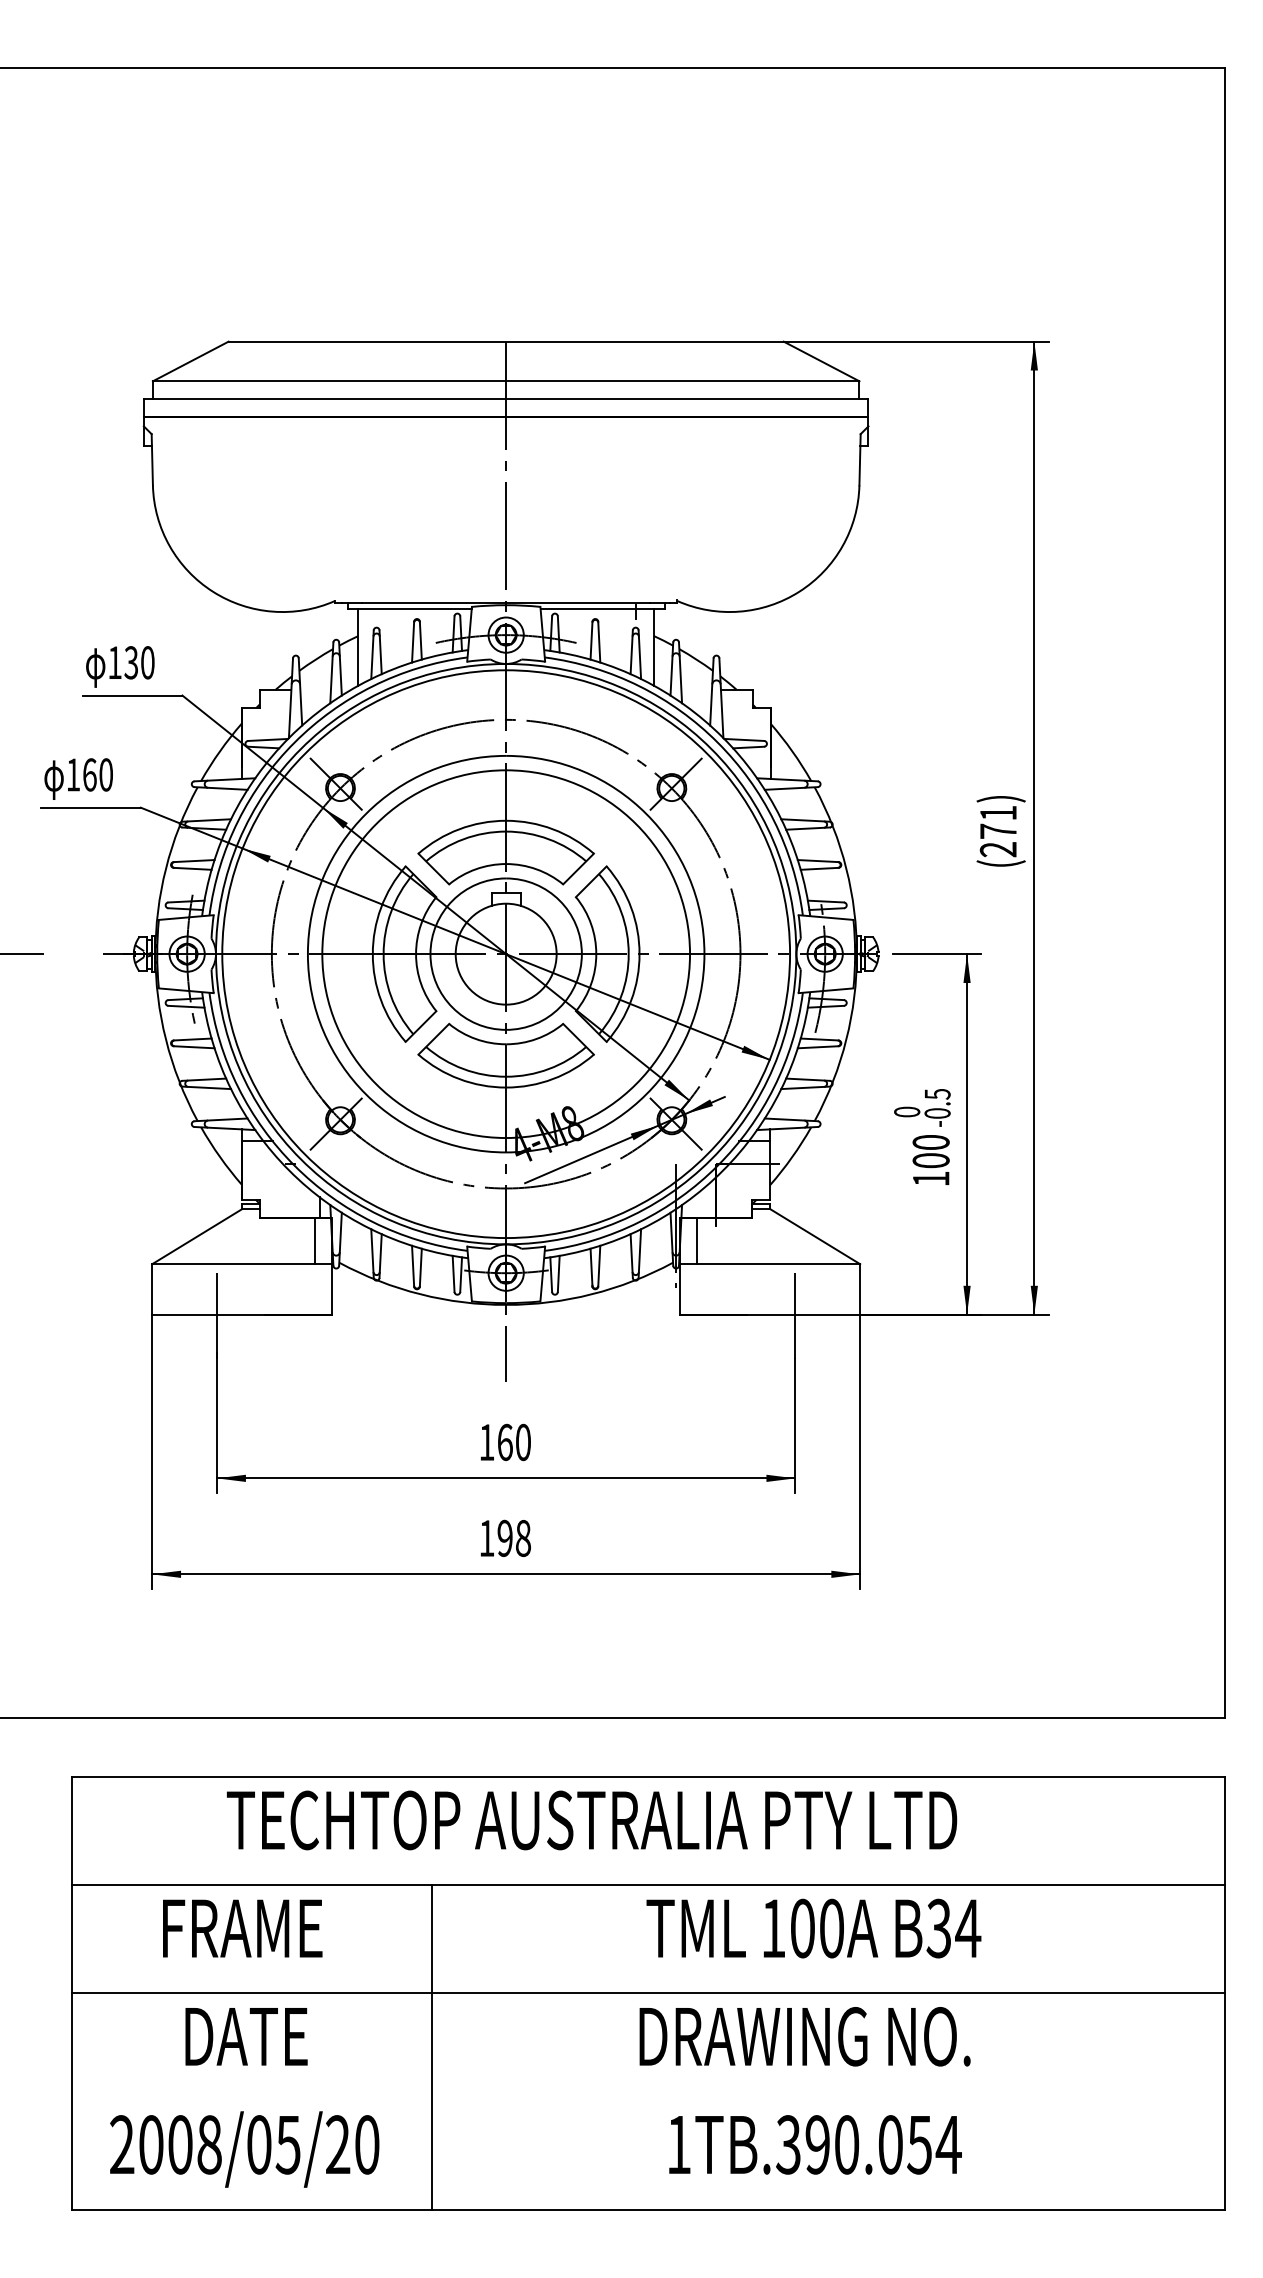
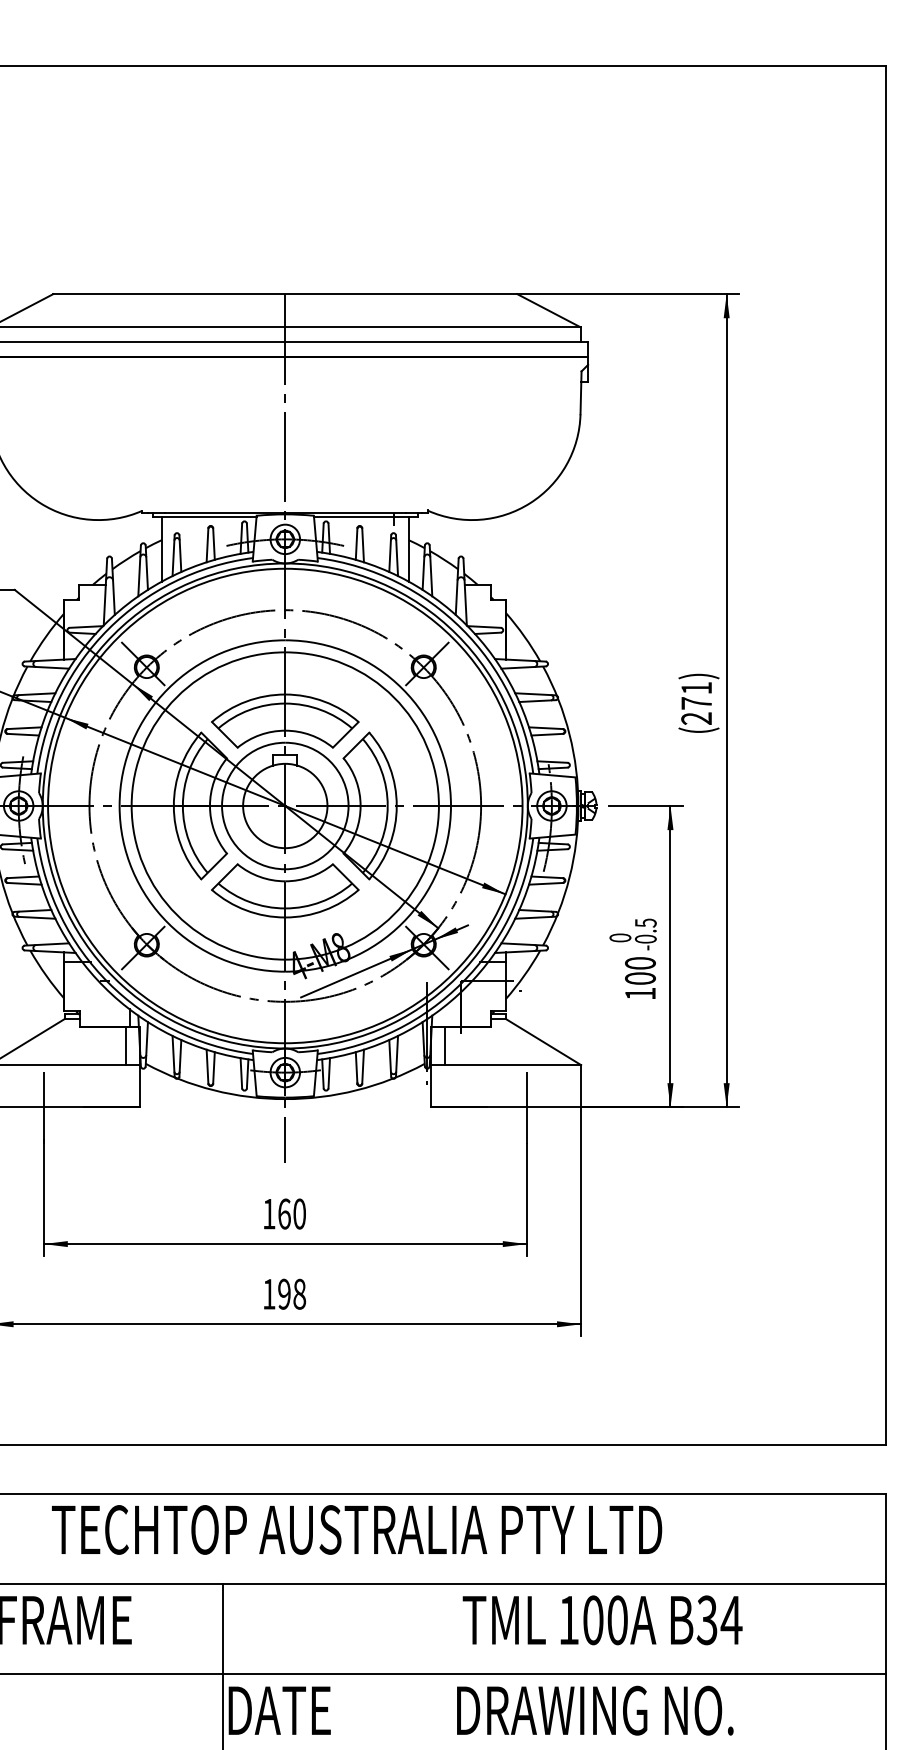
text: (813, 1928) -> (602, 1620), moved
text: (246, 2036) -> (279, 1710), moved
text: (804, 2036) -> (594, 1710), moved

